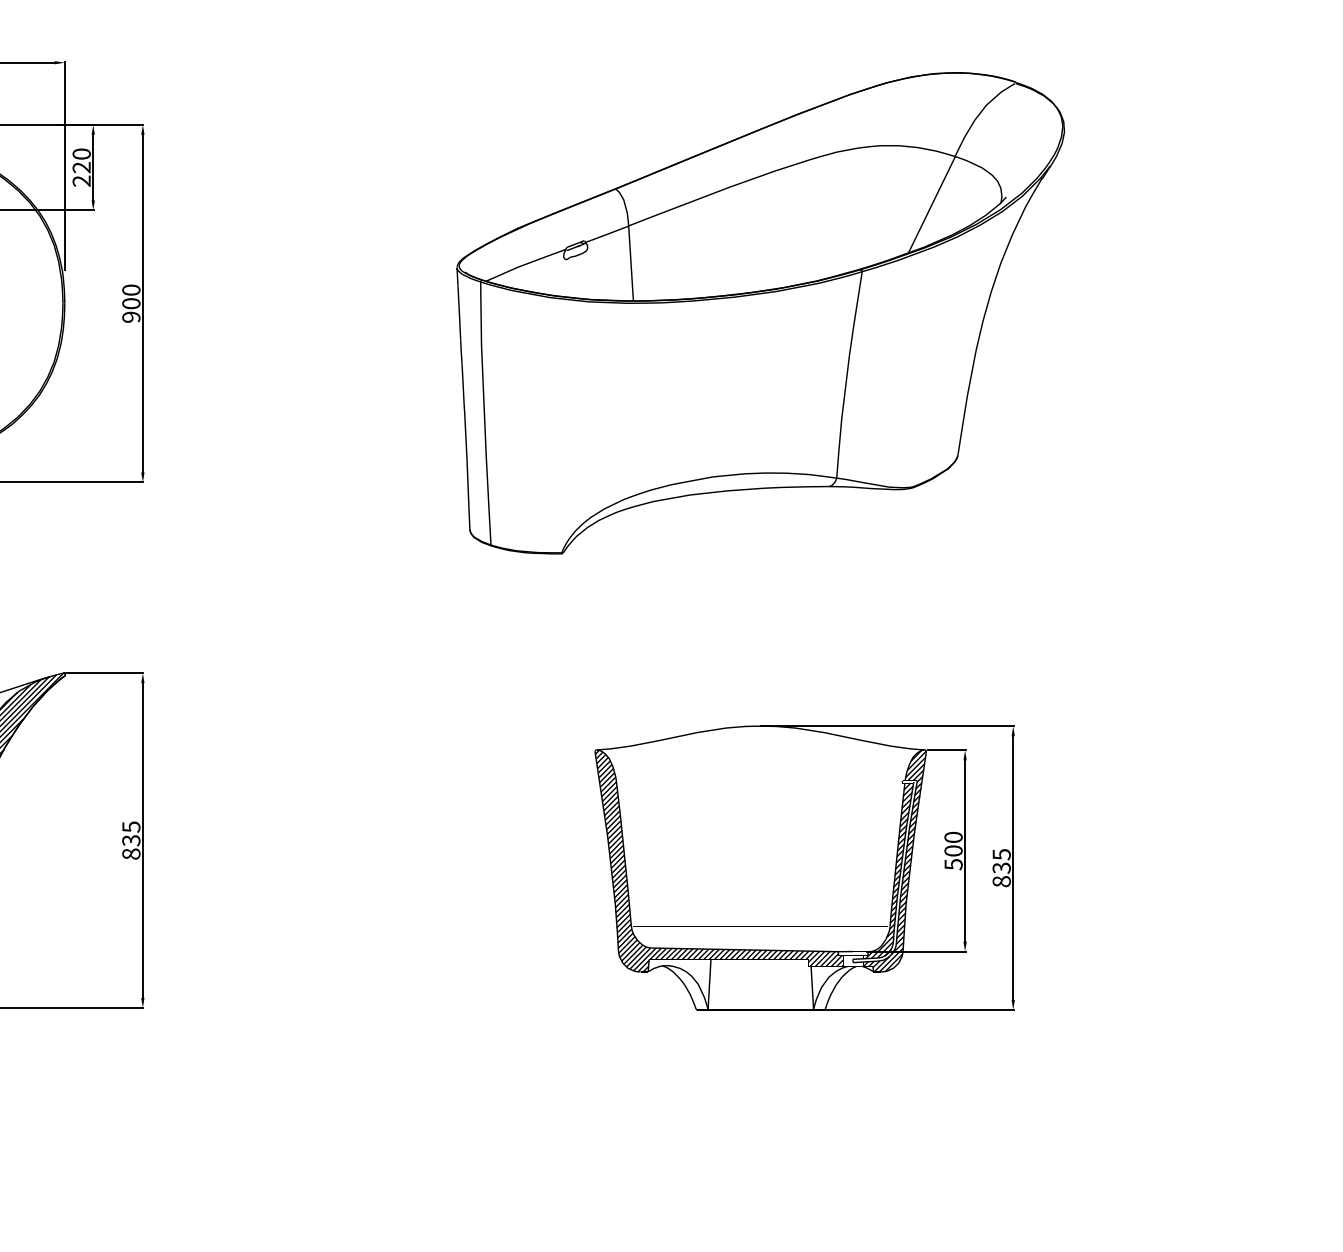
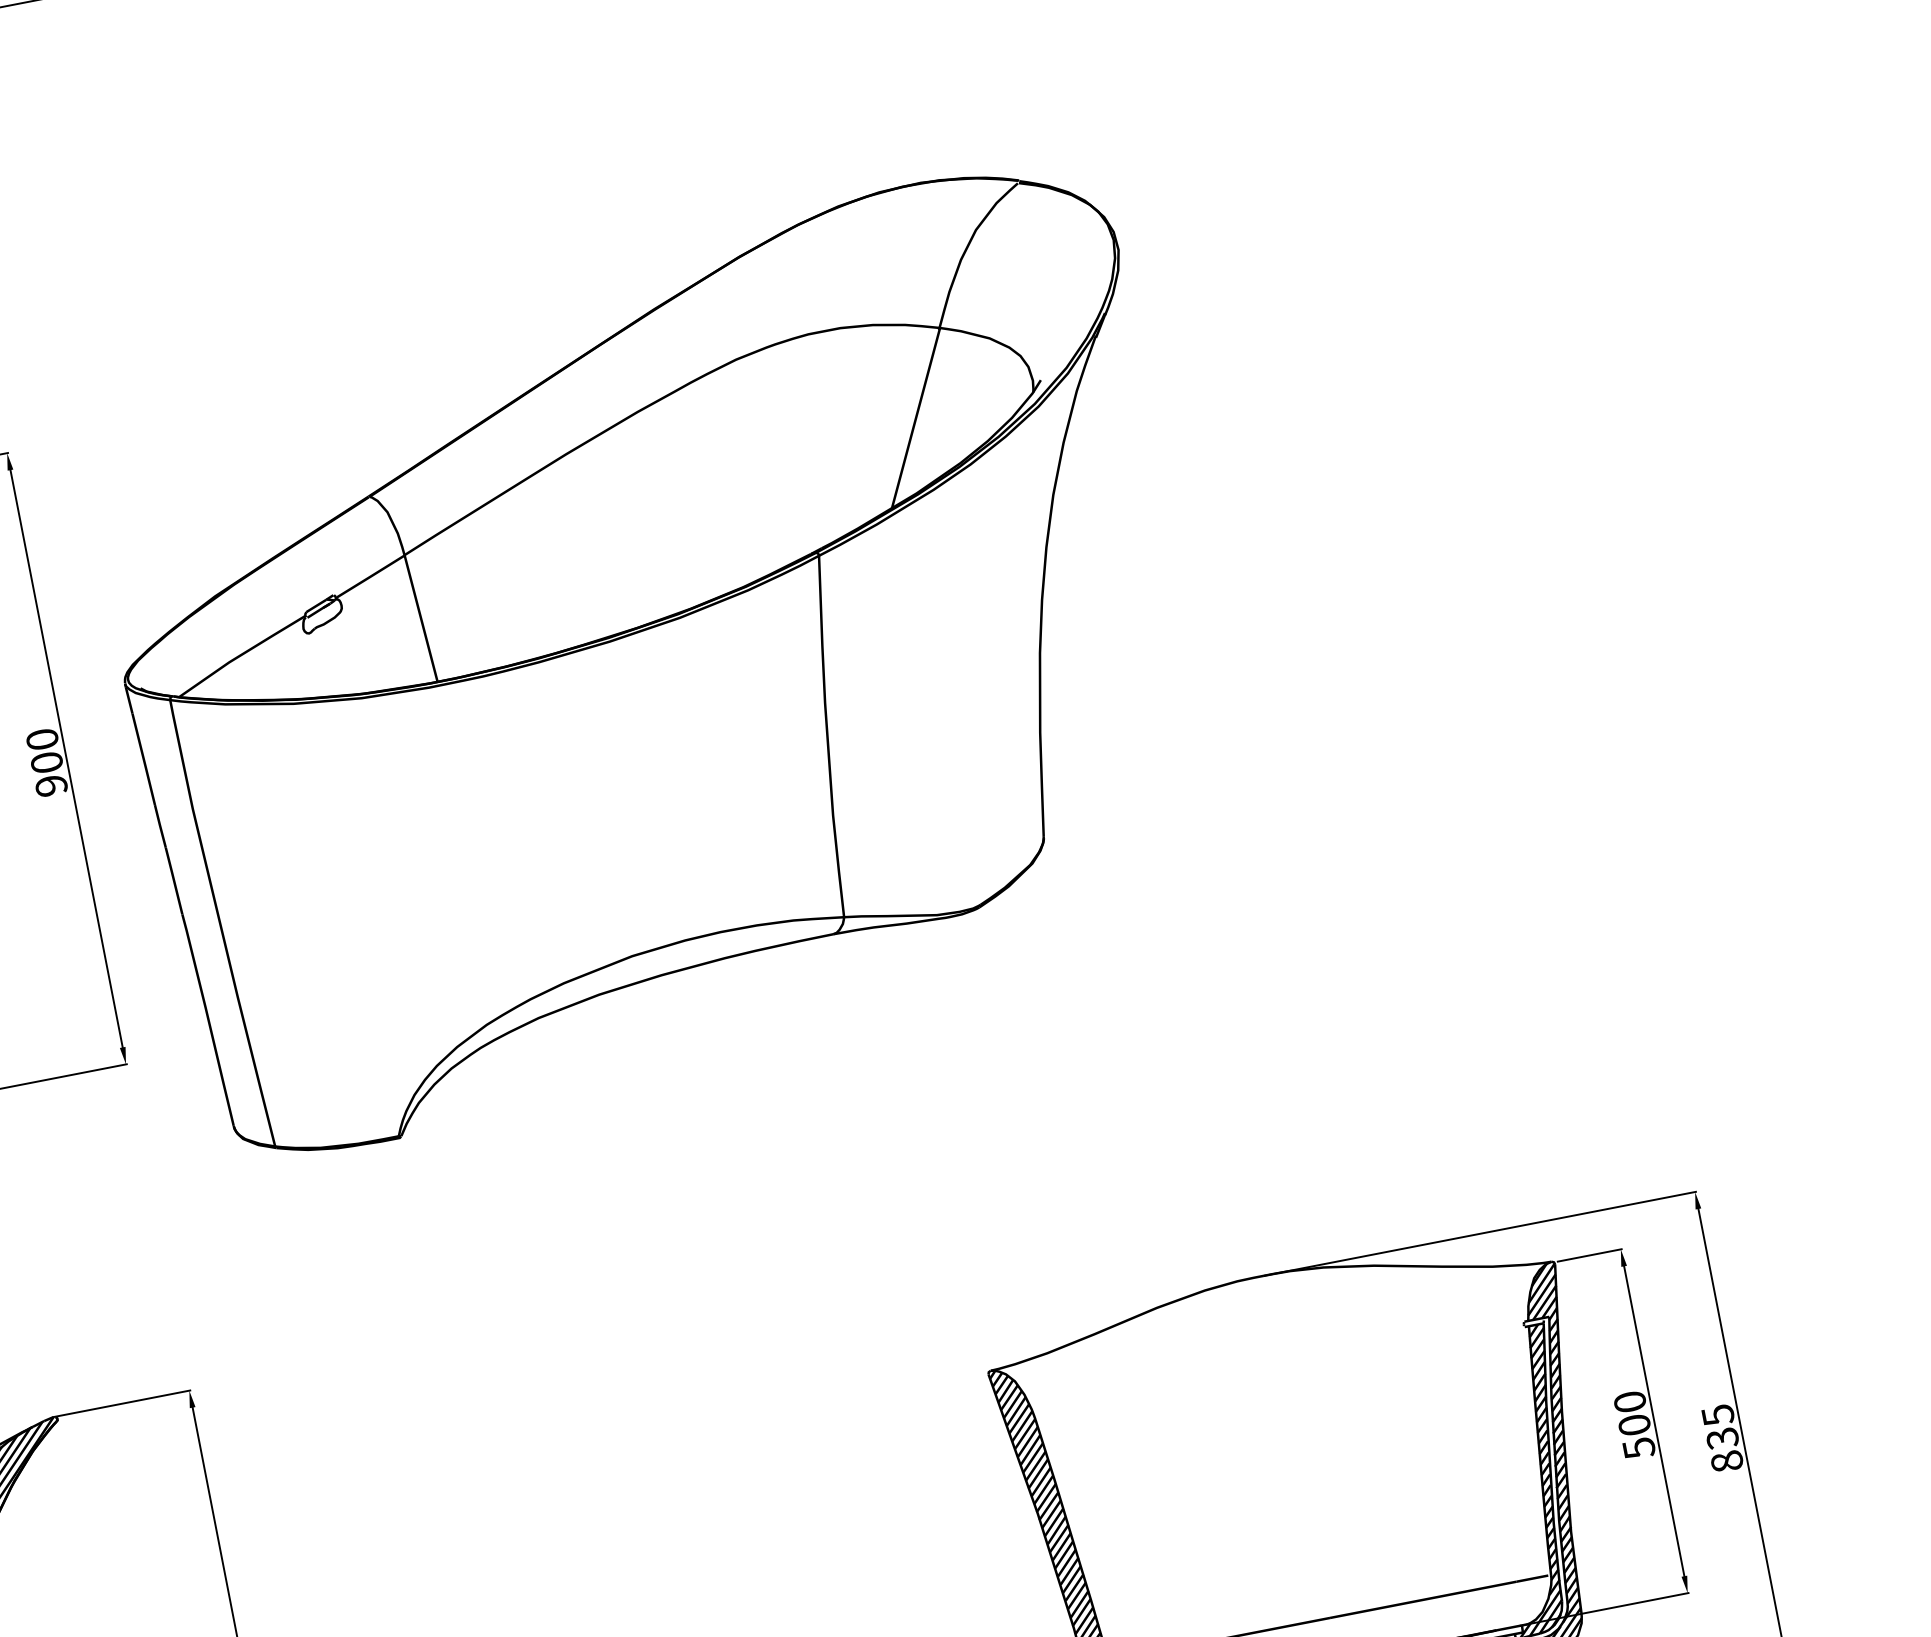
part: (760, 313) -> (659, 661), moved

